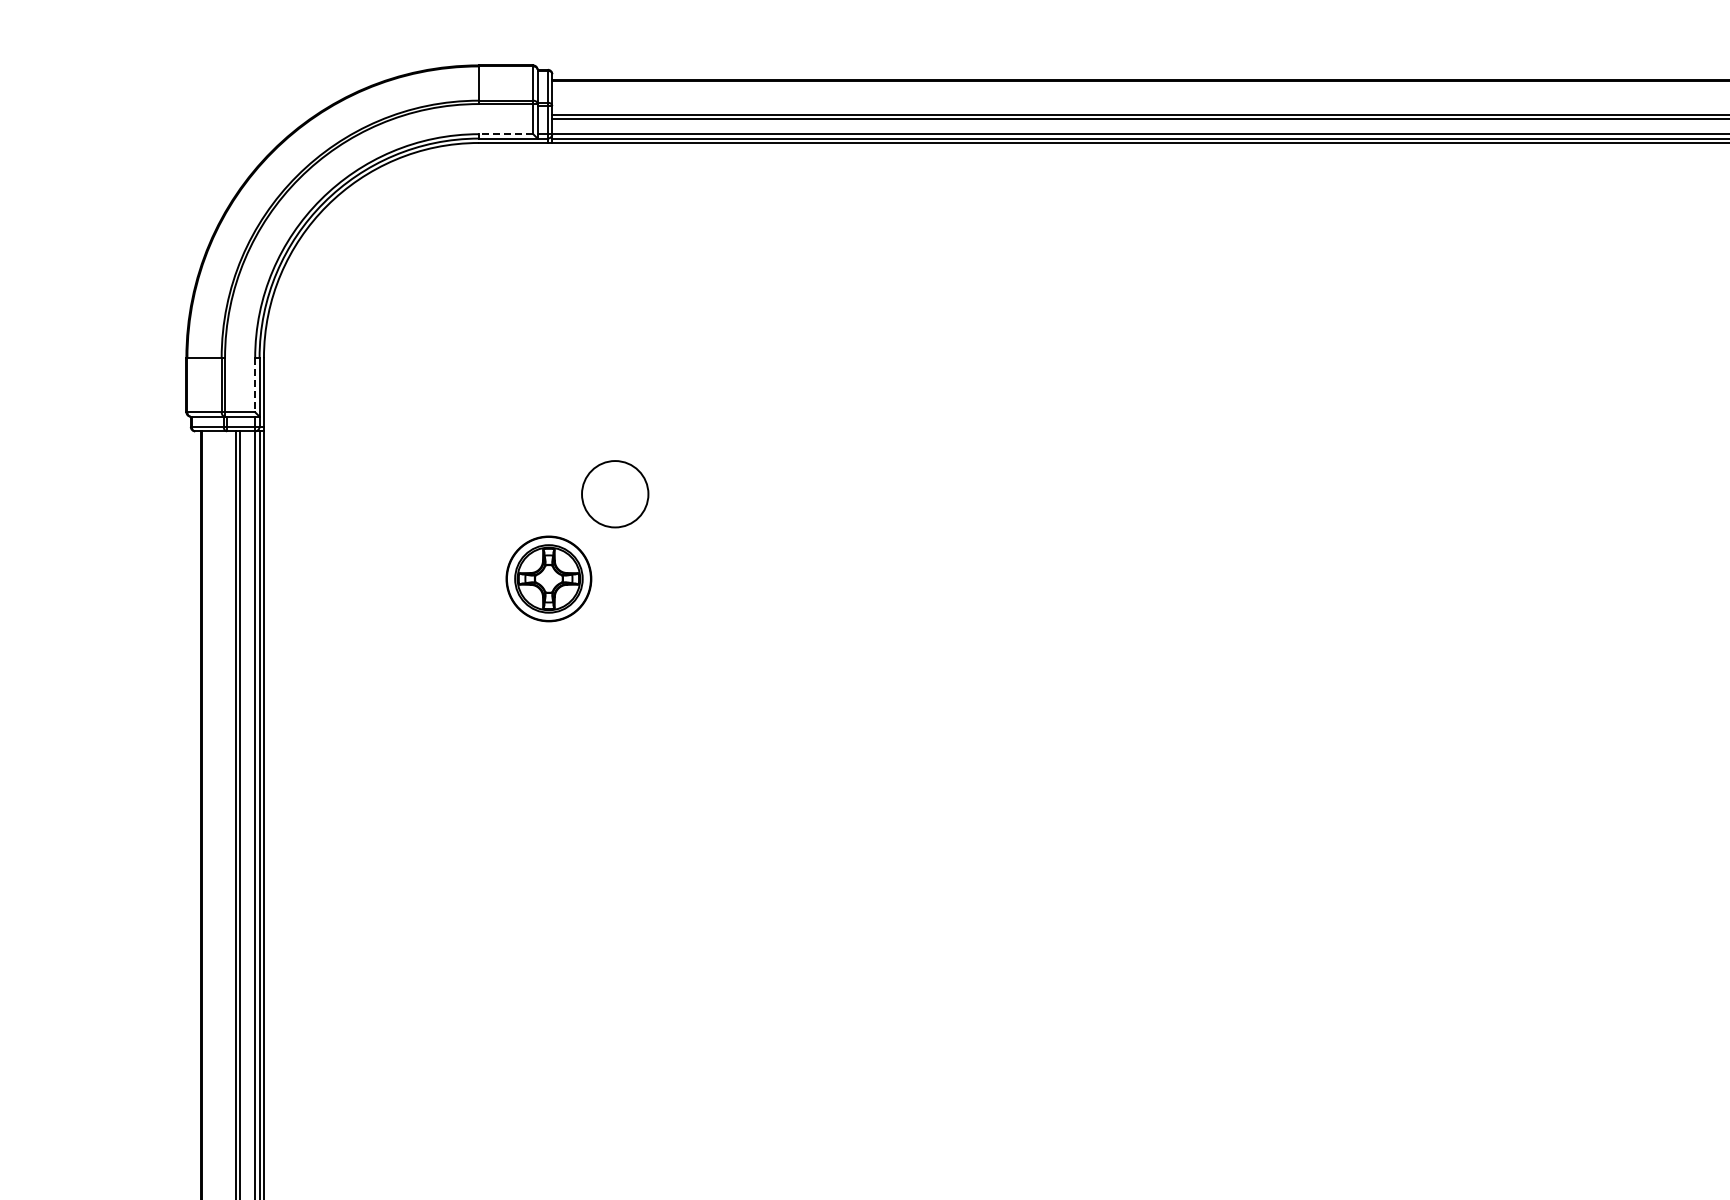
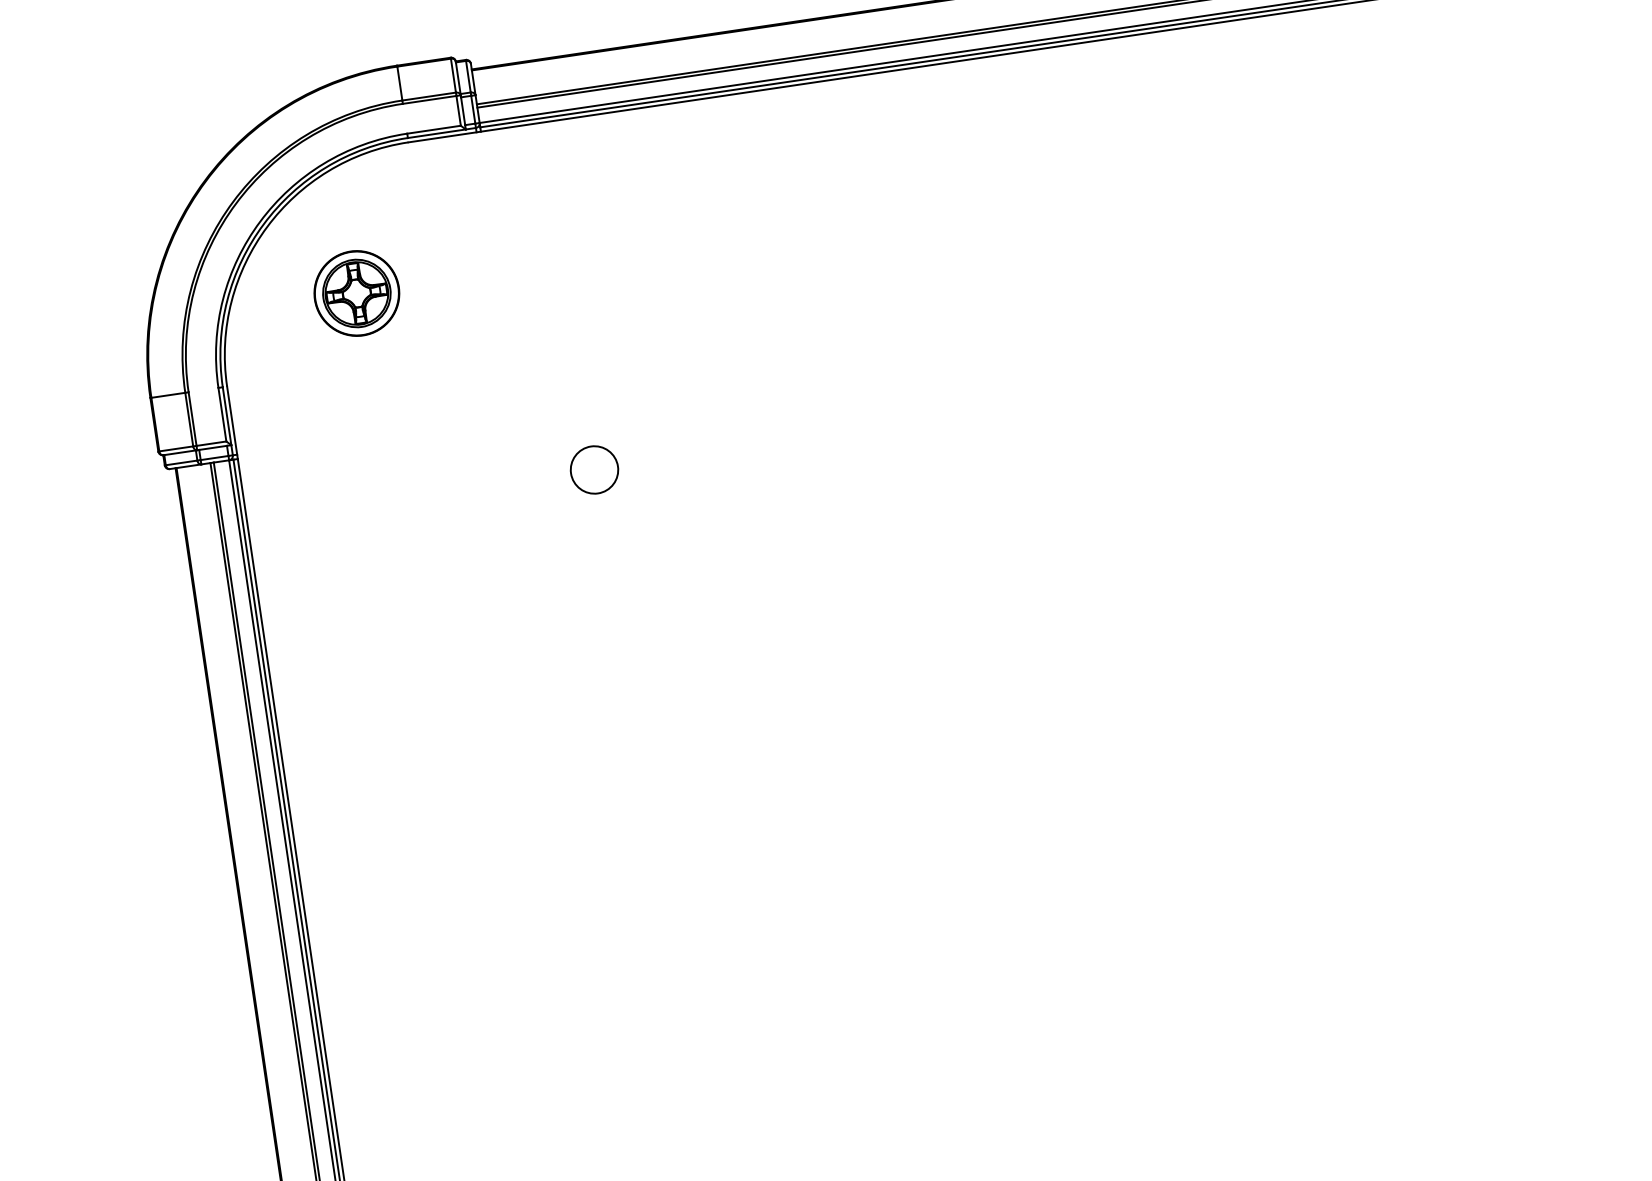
line: (505, 134) -> (433, 130), dashed -> solid
line: (255, 385) -> (222, 414), dashed -> solid
circle: (614, 493) -> (593, 469), size x0.71
part: (548, 578) -> (356, 293), moved

